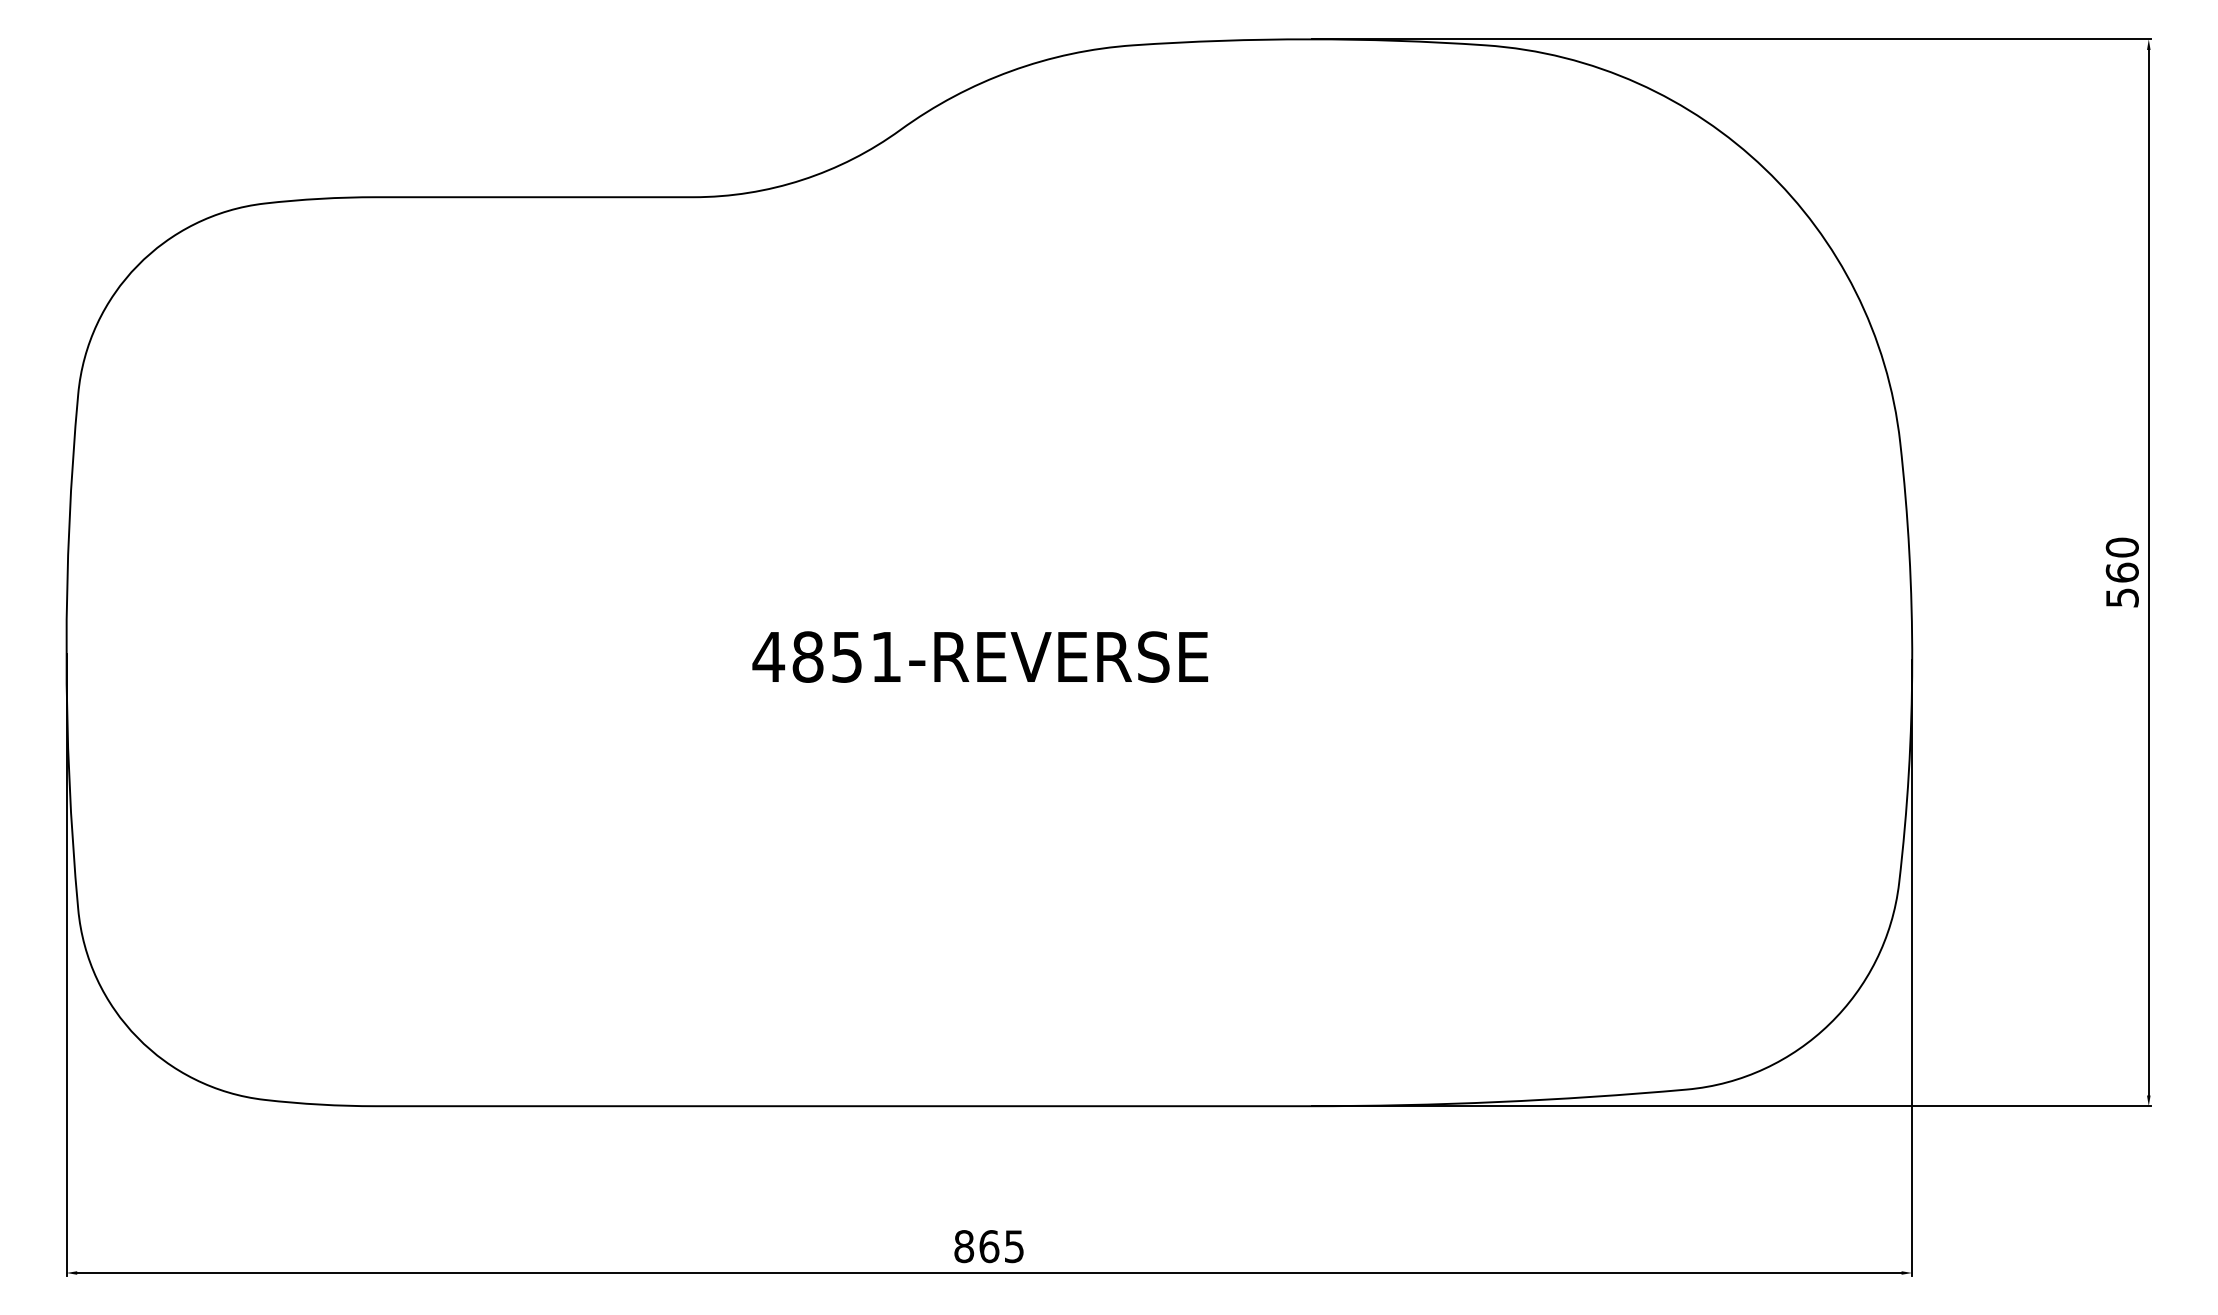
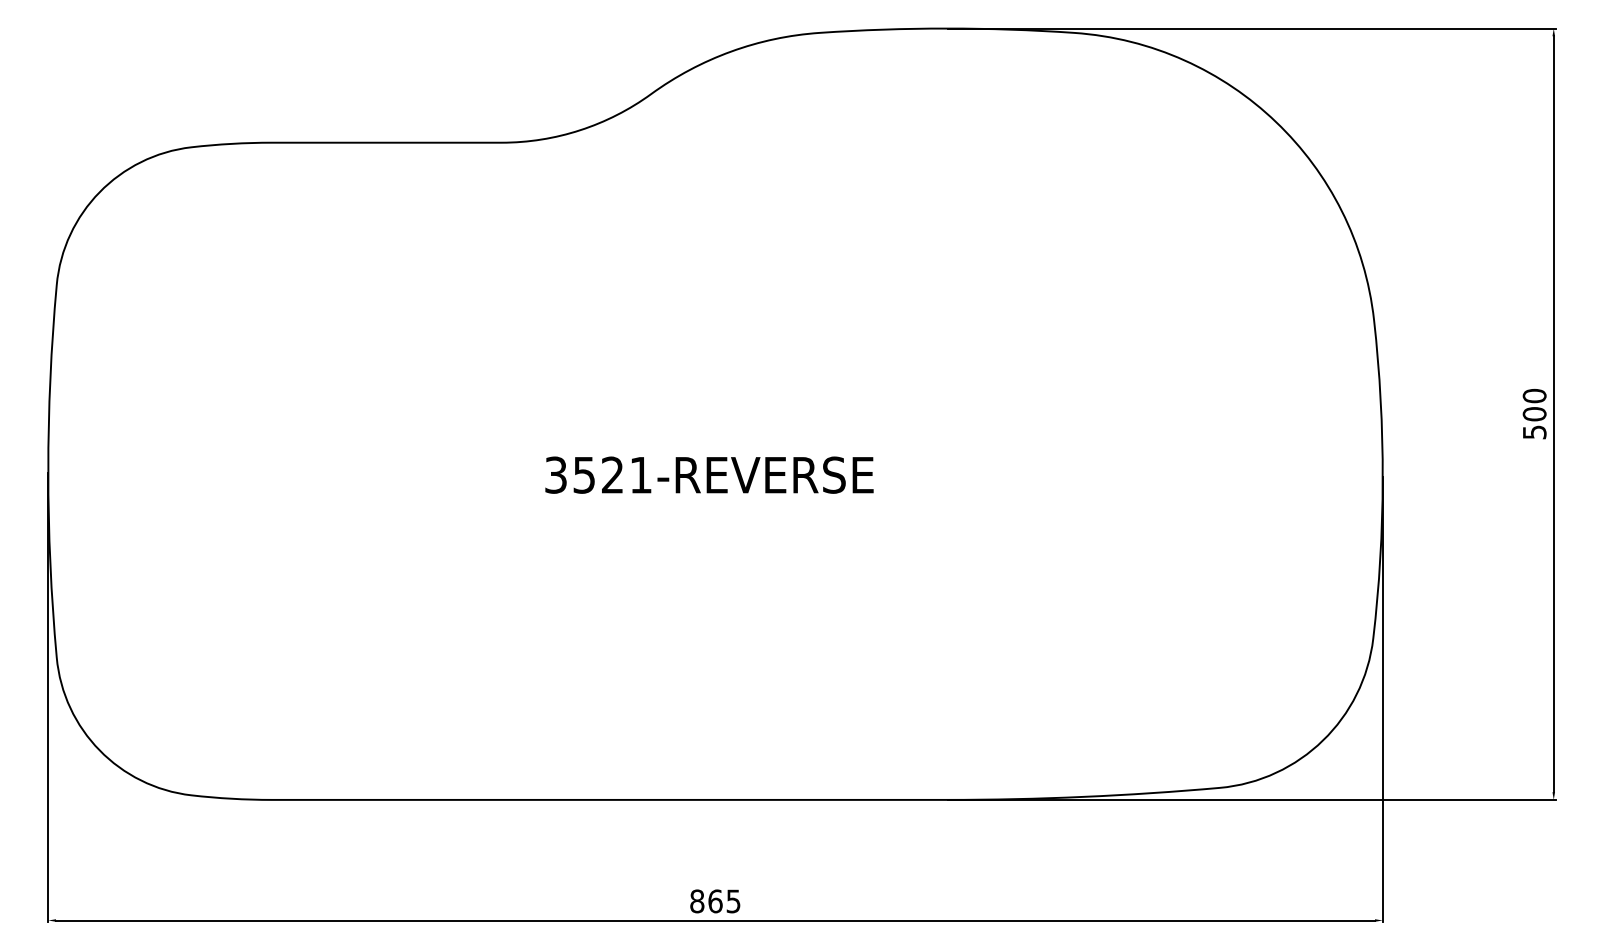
text: (2121, 572) -> (1534, 414), 560 -> 500
text: (806, 656) -> (583, 474), 4851-REVERSE -> 3521-REVERSE

